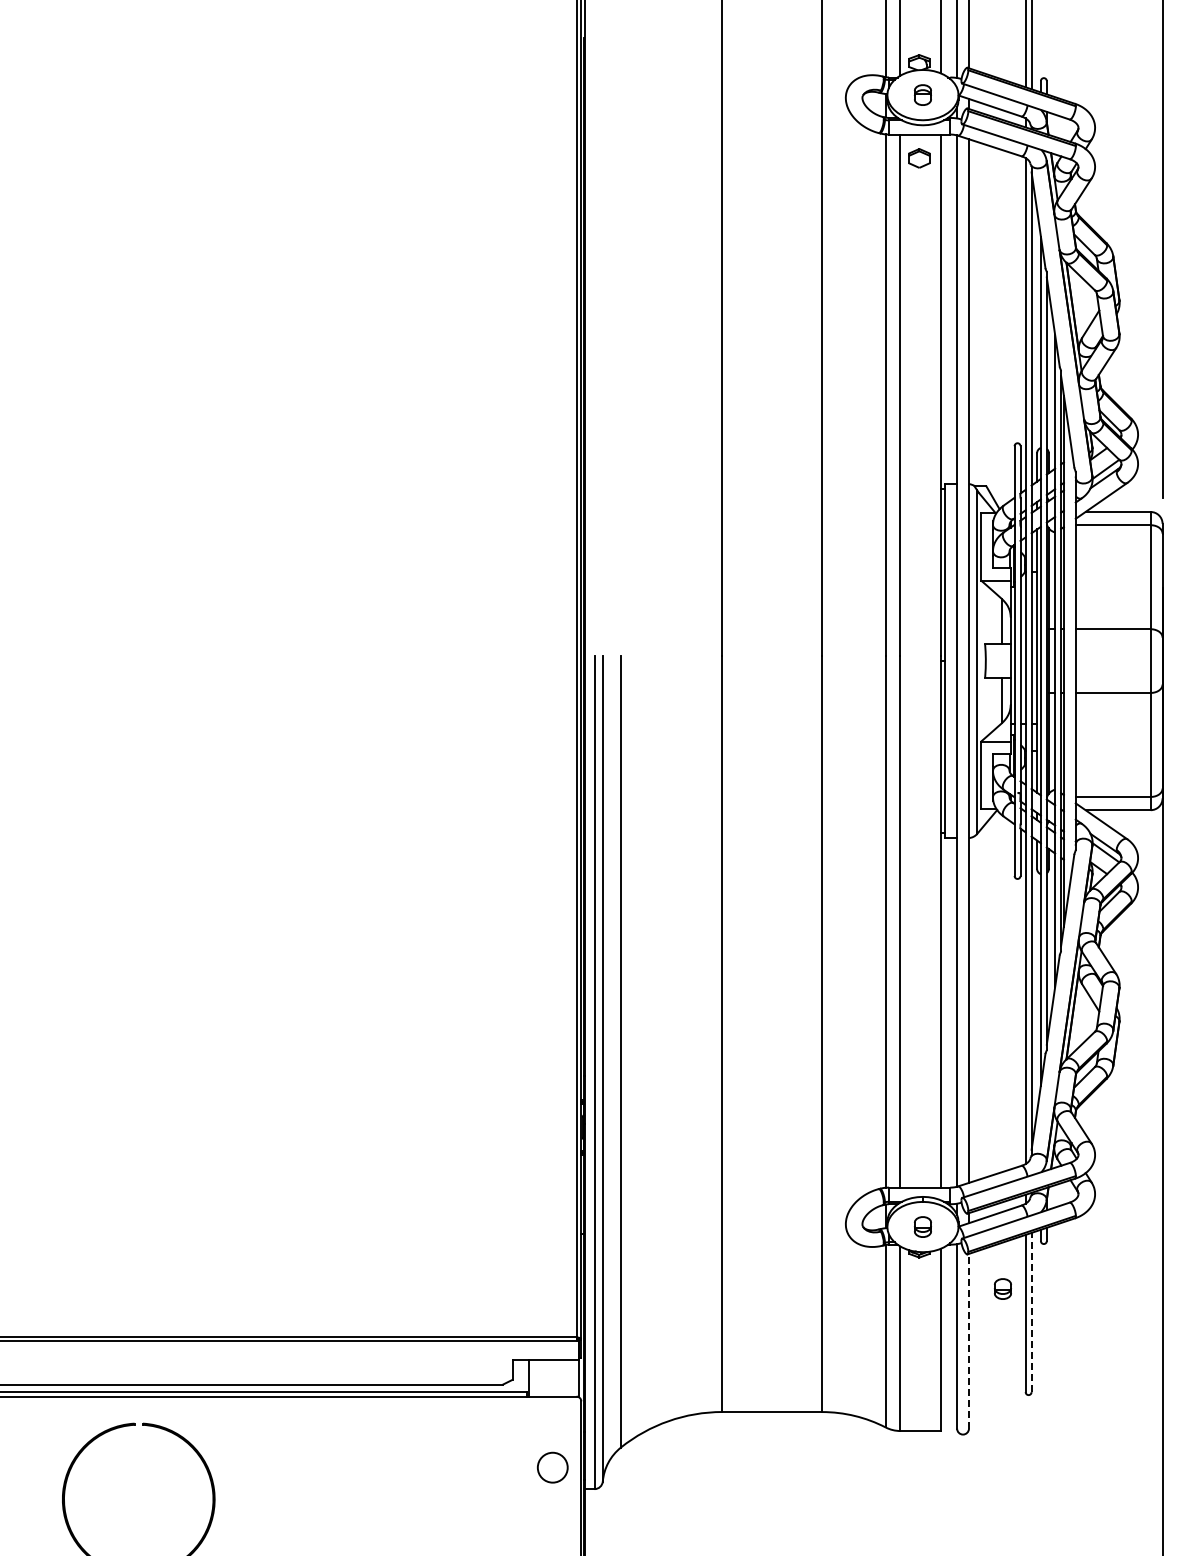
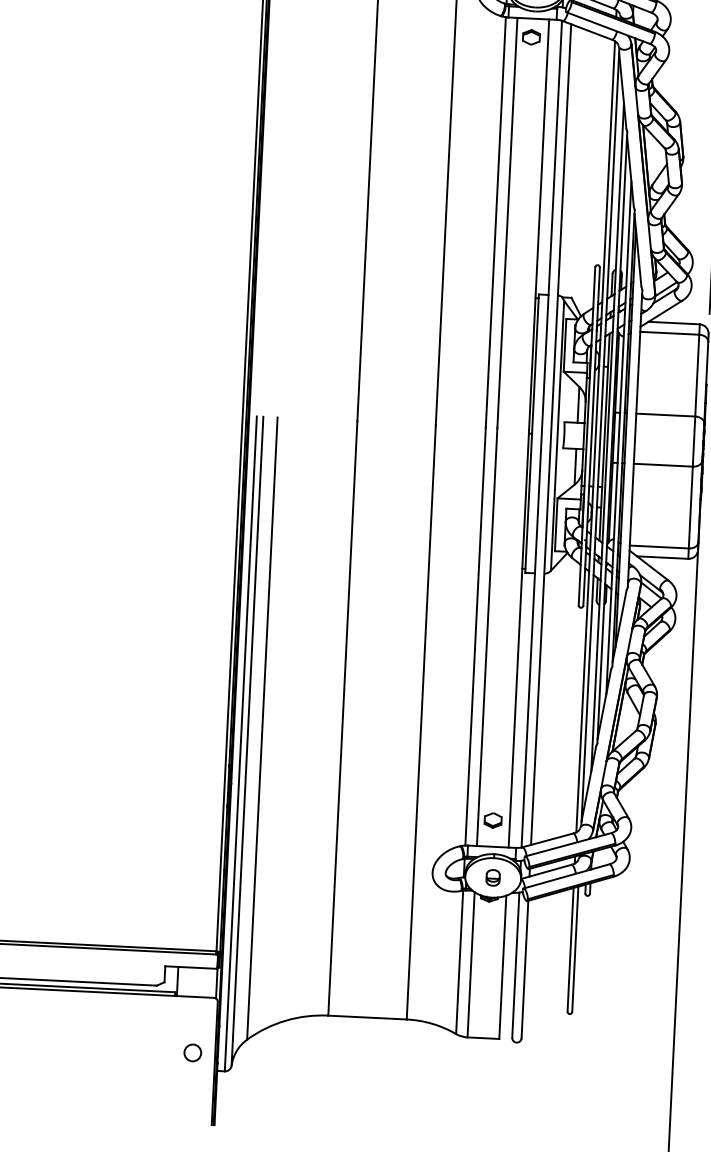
part: (919, 1154) -> (493, 820), added
part: (1002, 1288) -> (553, 929), removed
line: (1031, 1312) -> (575, 949), dashed -> solid
line: (968, 1340) -> (524, 968), dashed -> solid
circle: (552, 1467) -> (192, 1052), size x0.71

